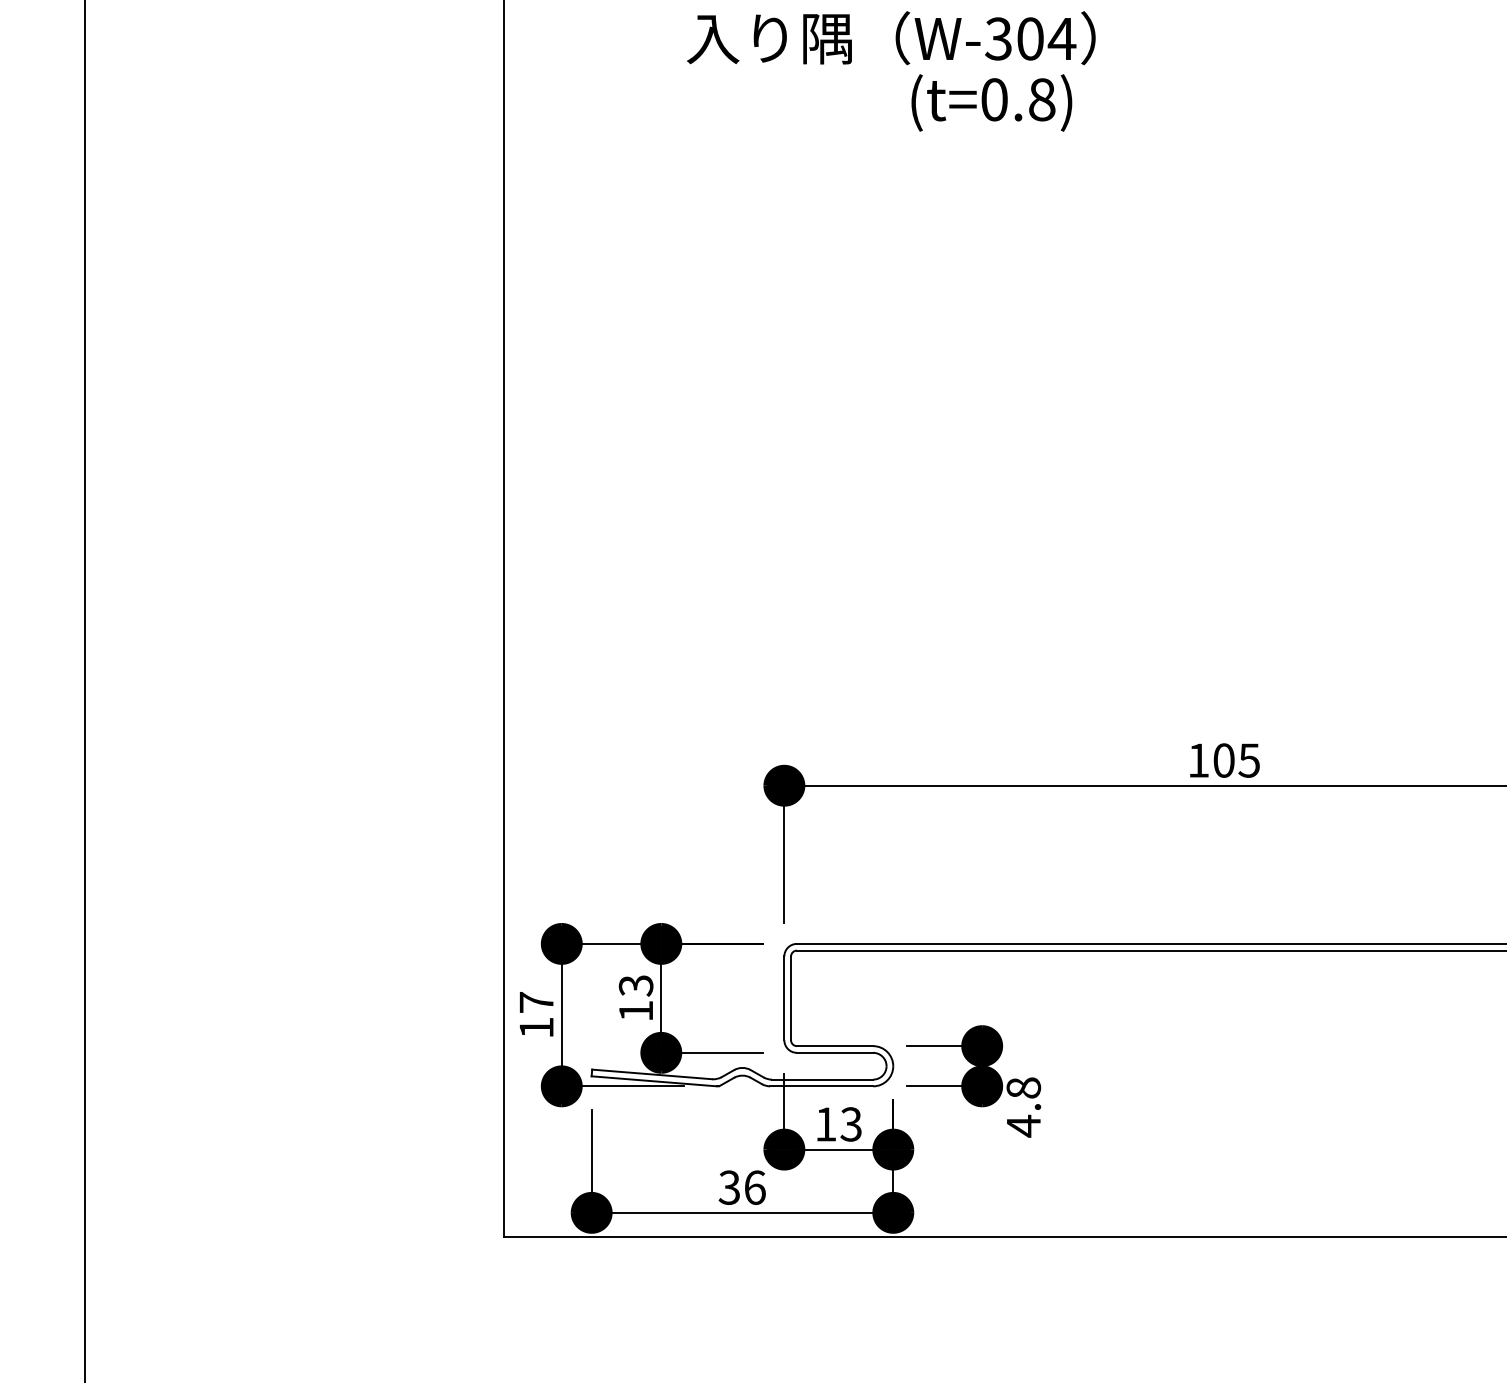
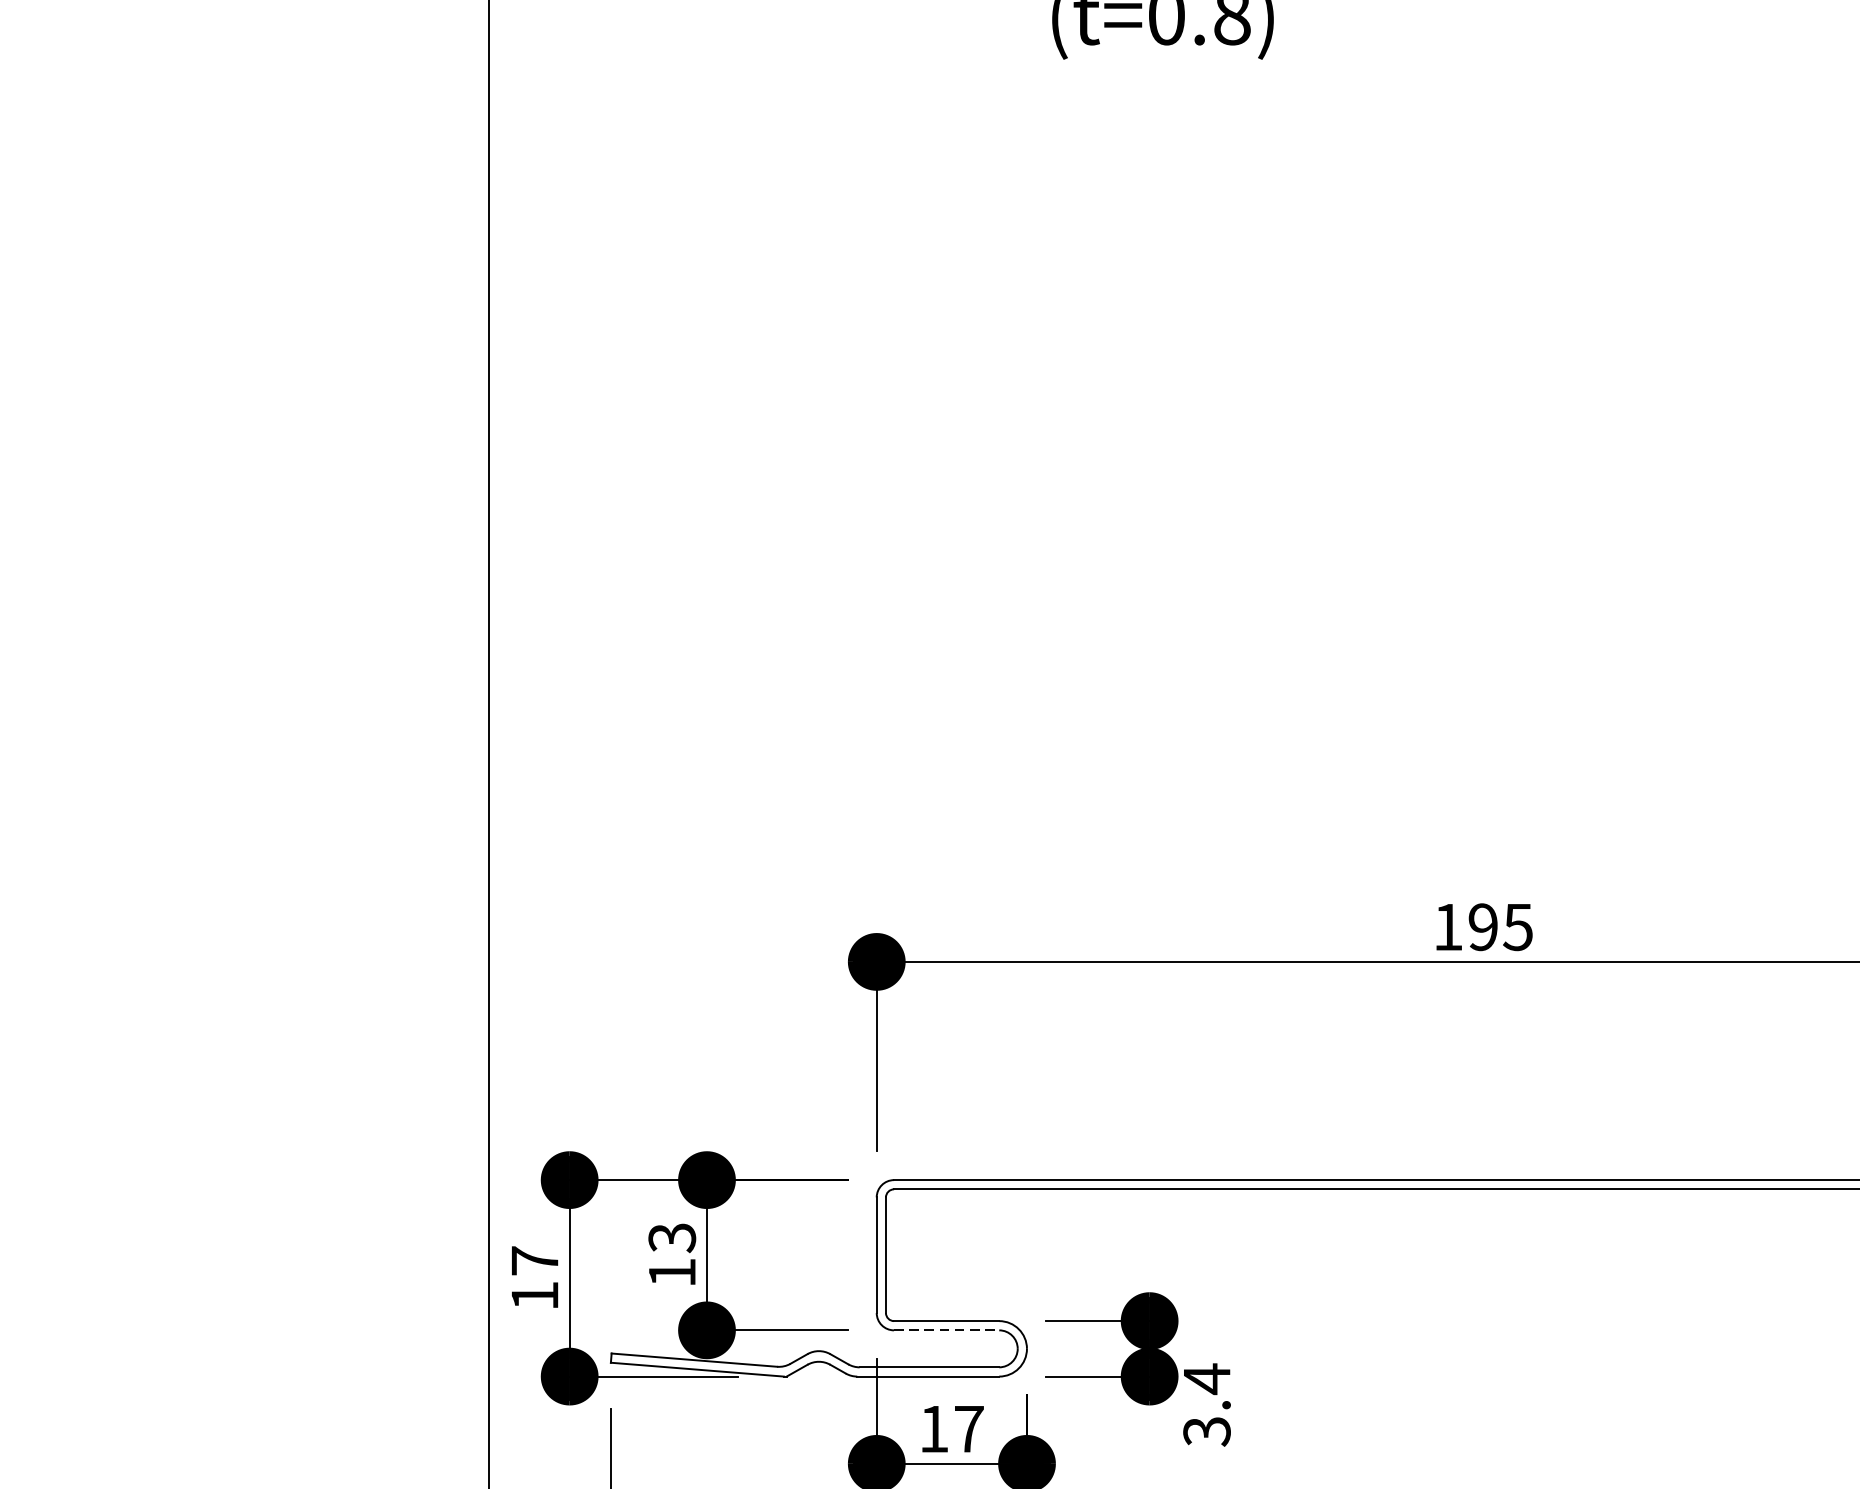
text: (1223, 760) -> (1482, 927), 105 -> 195
line: (835, 1052) -> (947, 1329), solid -> dashed
text: (1023, 1106) -> (1206, 1404), 4.8 -> 3.4
text: (850, 1124) -> (967, 1429), 13 -> 17

